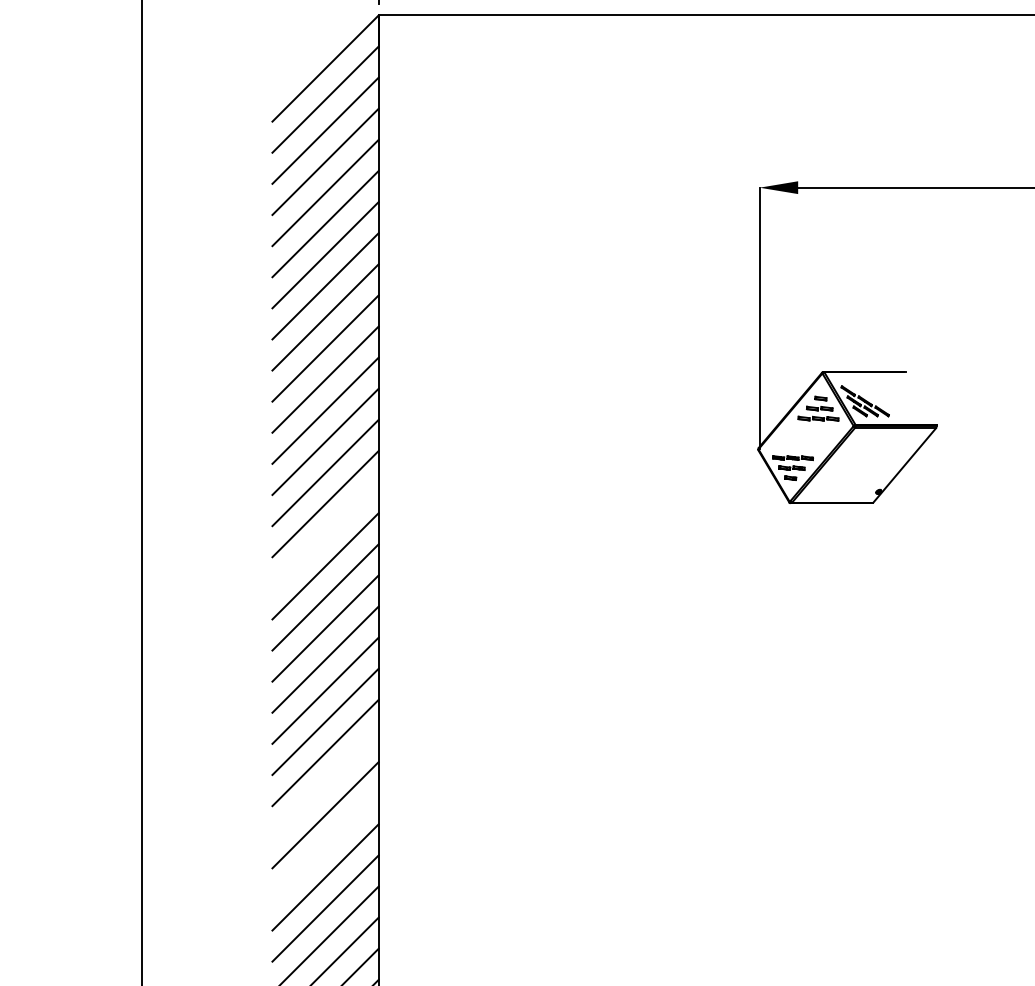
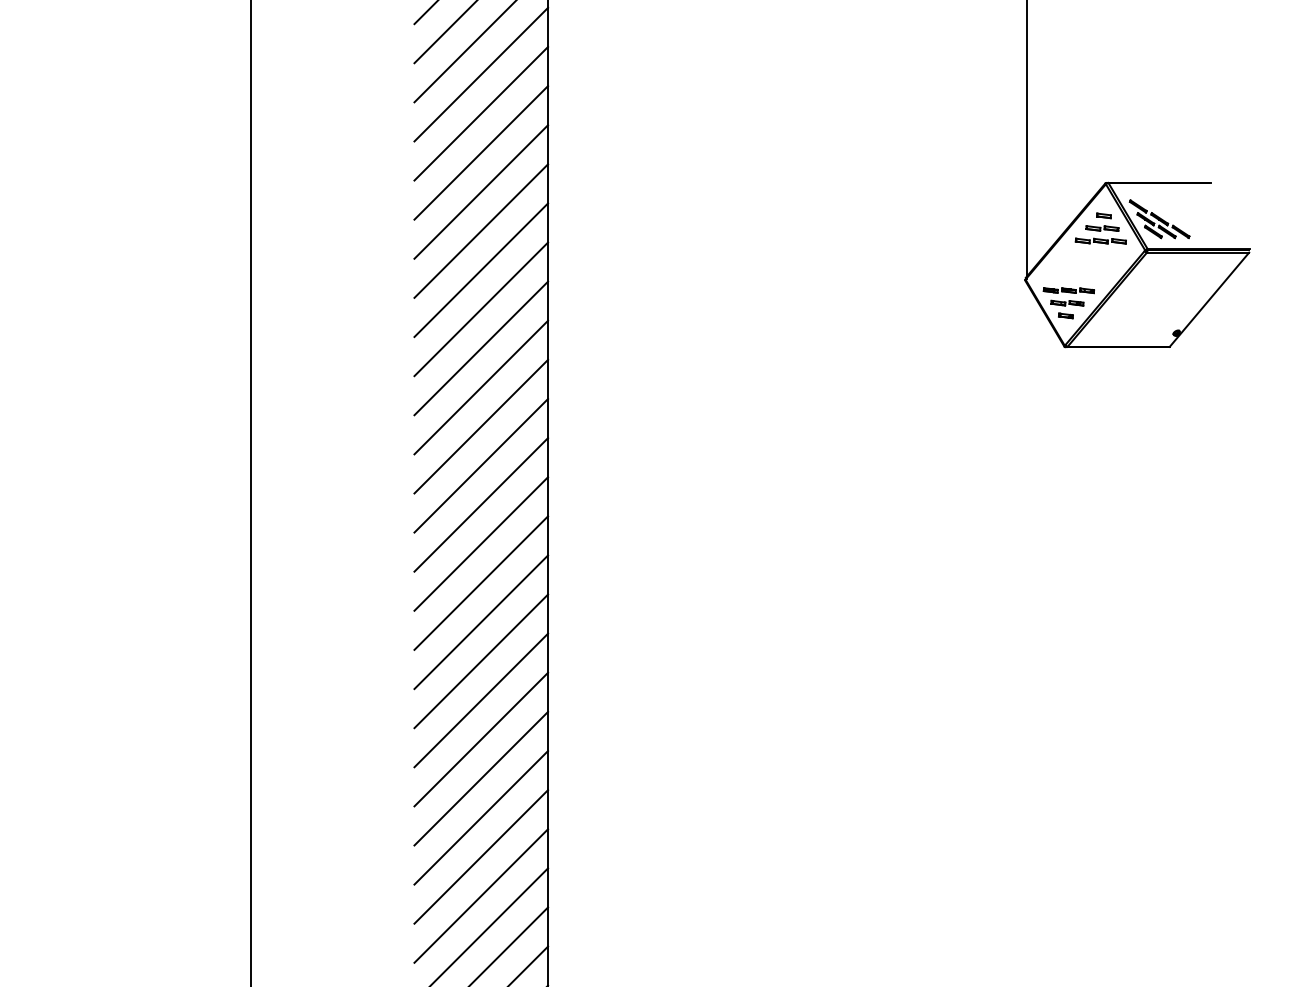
line: (325, 535) -> (481, 387), added
line: (325, 783) -> (481, 699), added
line: (325, 846) -> (481, 778), added

